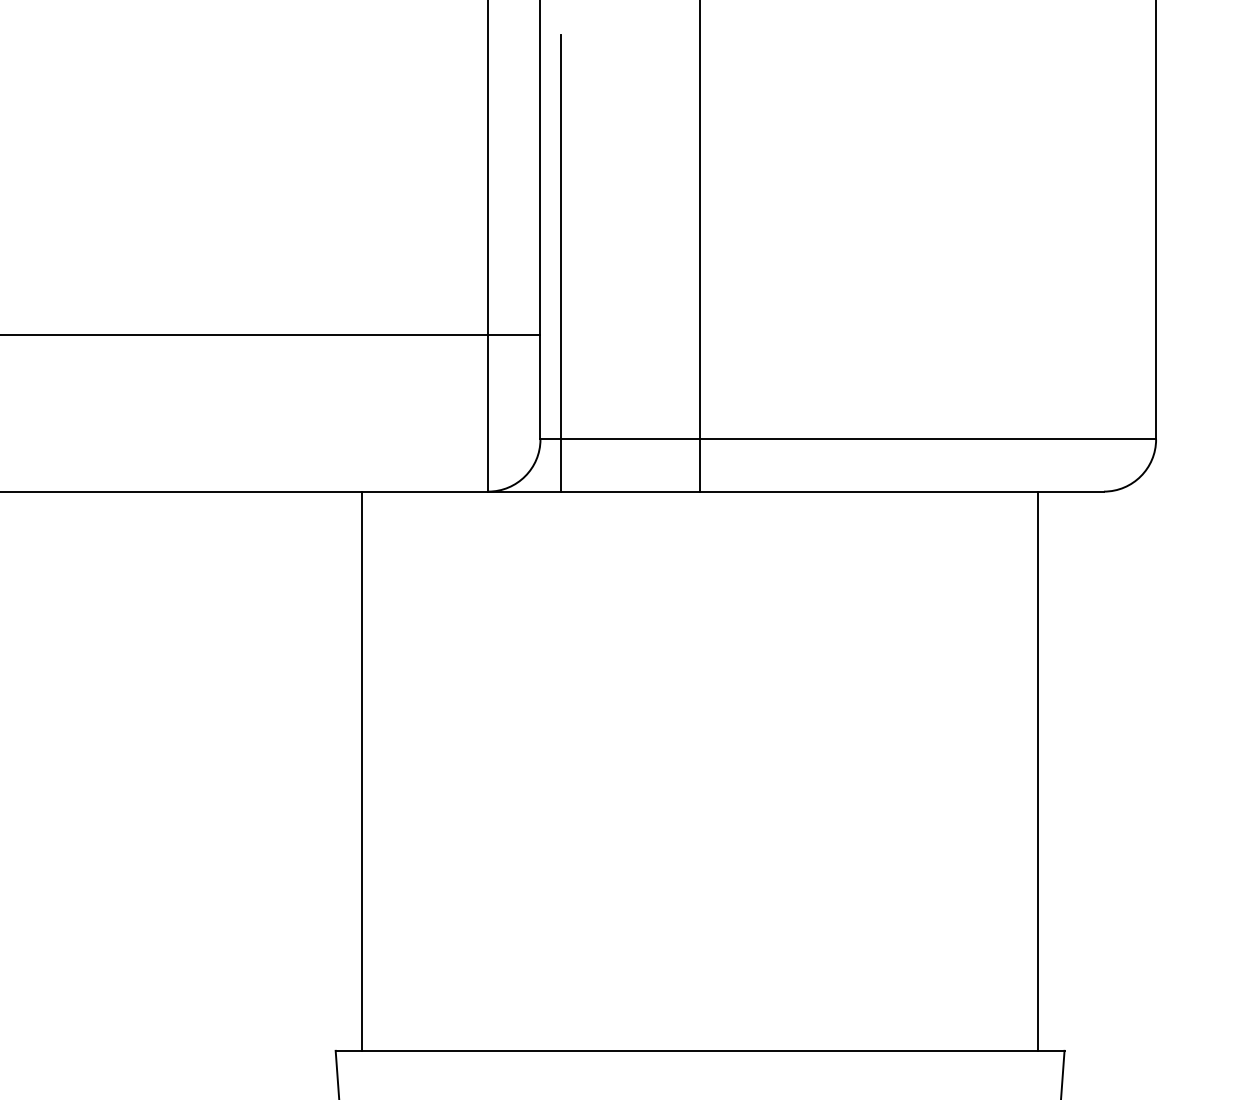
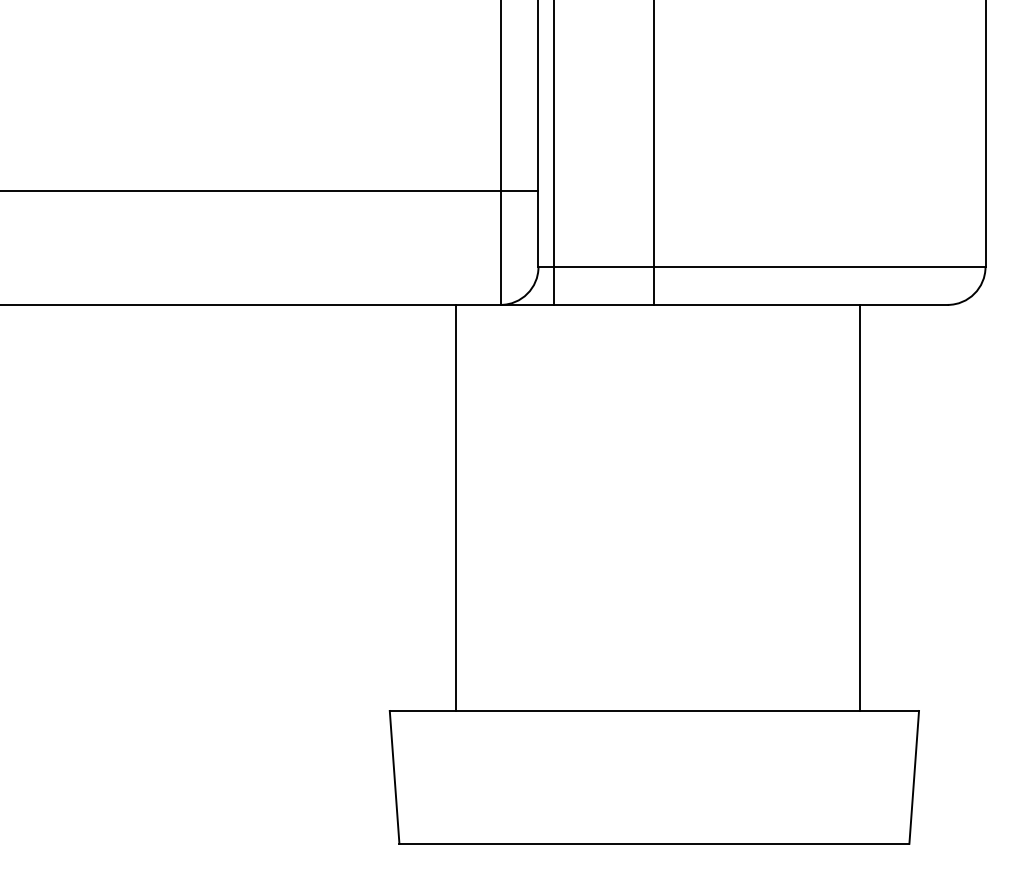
line: (362, 770) -> (456, 507), moved
line: (1037, 770) -> (859, 507), moved

